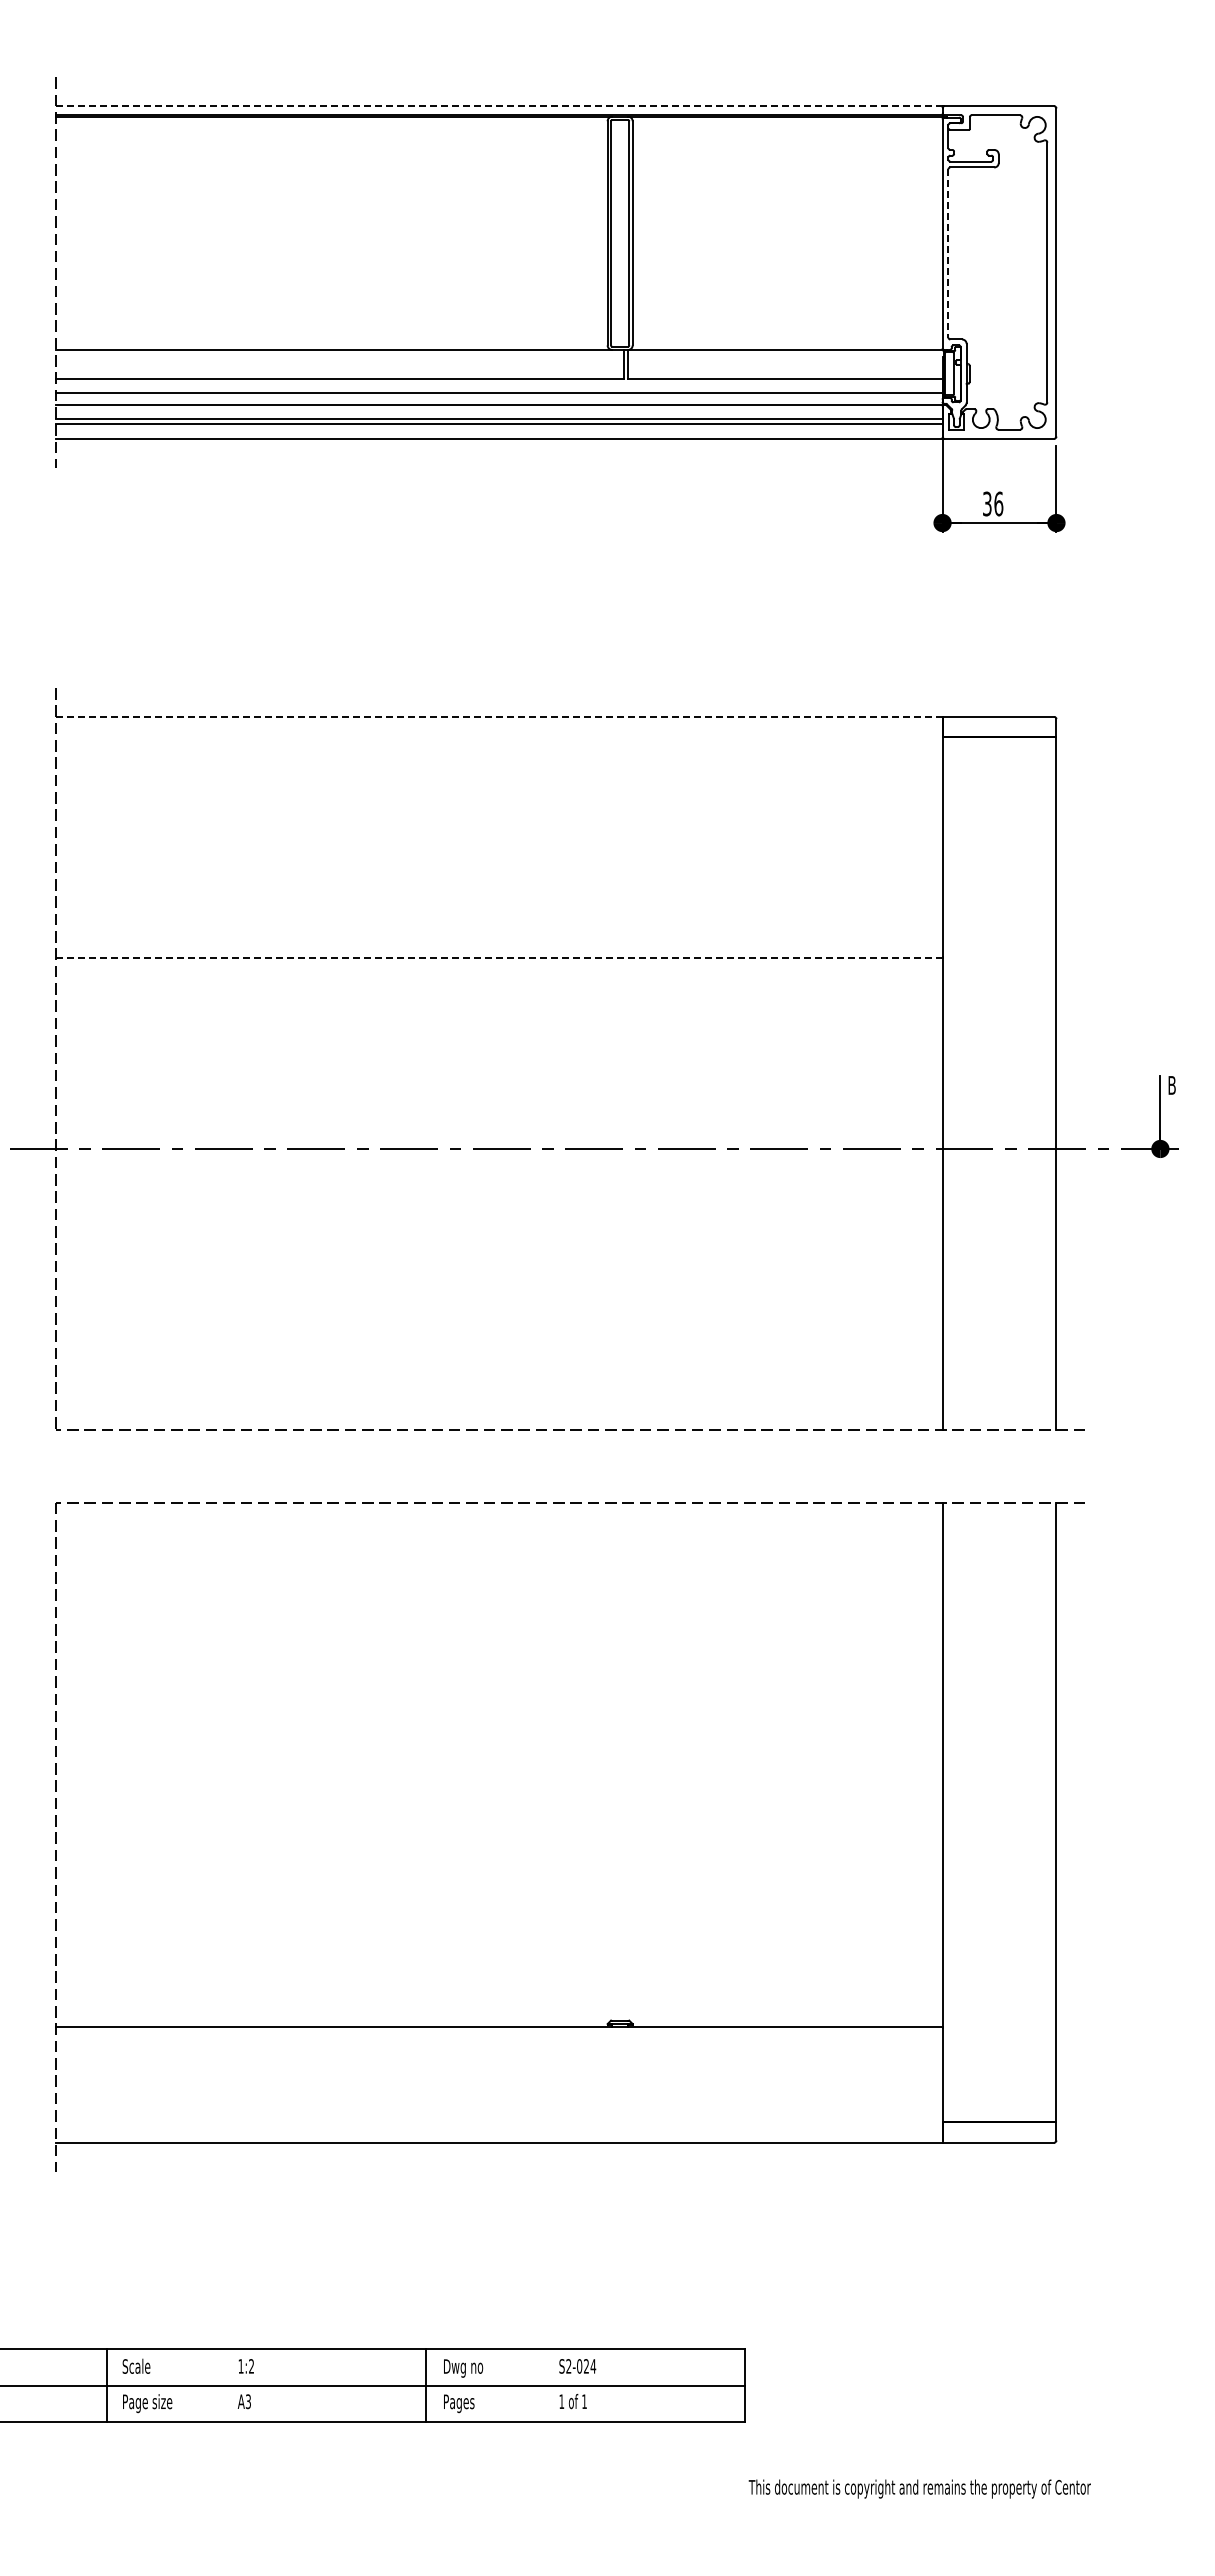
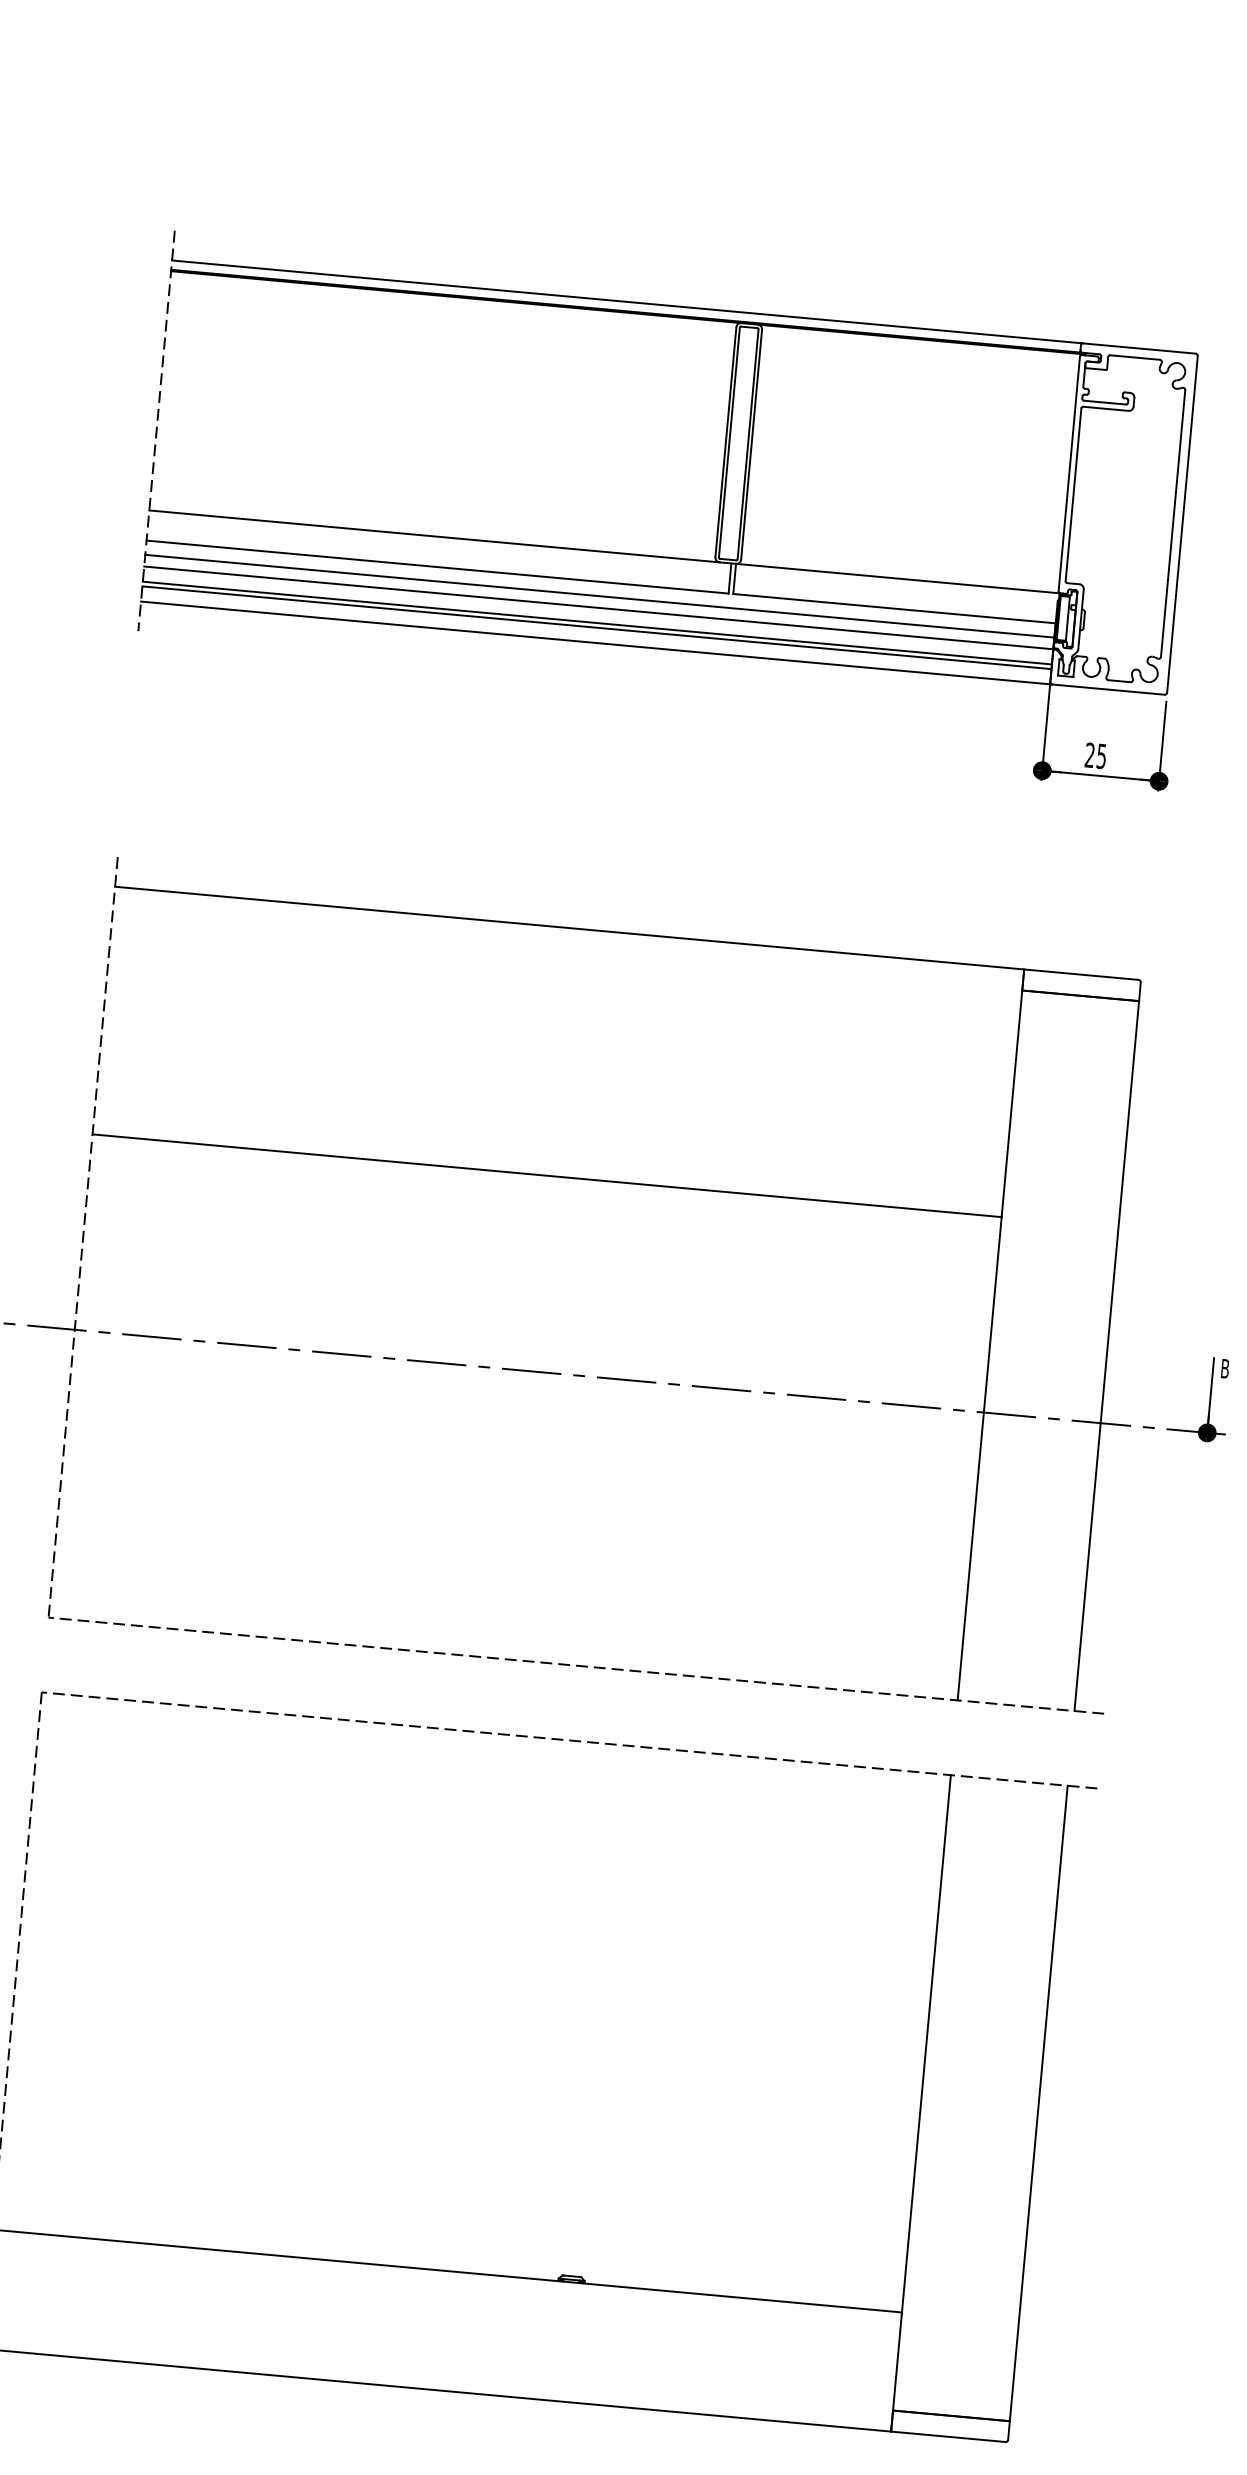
line: (499, 106) -> (626, 302), dashed -> solid
line: (948, 253) -> (1073, 494), dashed -> solid
text: (993, 503) -> (1096, 755), 36 -> 25
line: (499, 716) -> (569, 927), dashed -> solid
line: (499, 958) -> (547, 1175), dashed -> solid

